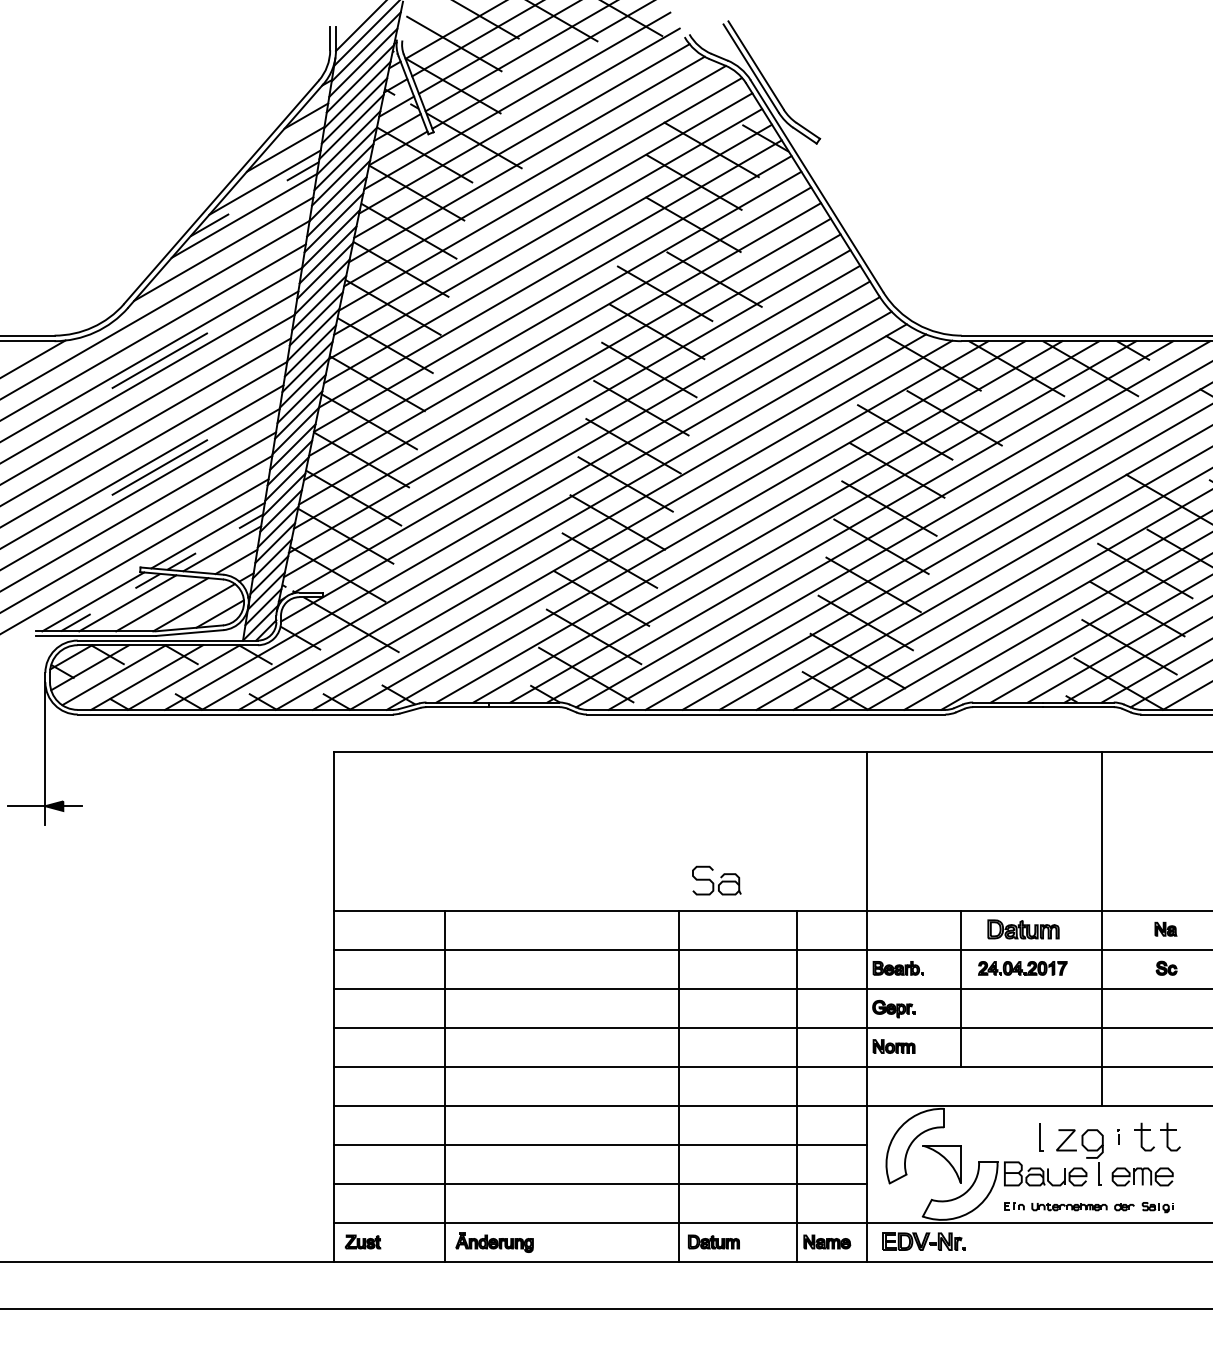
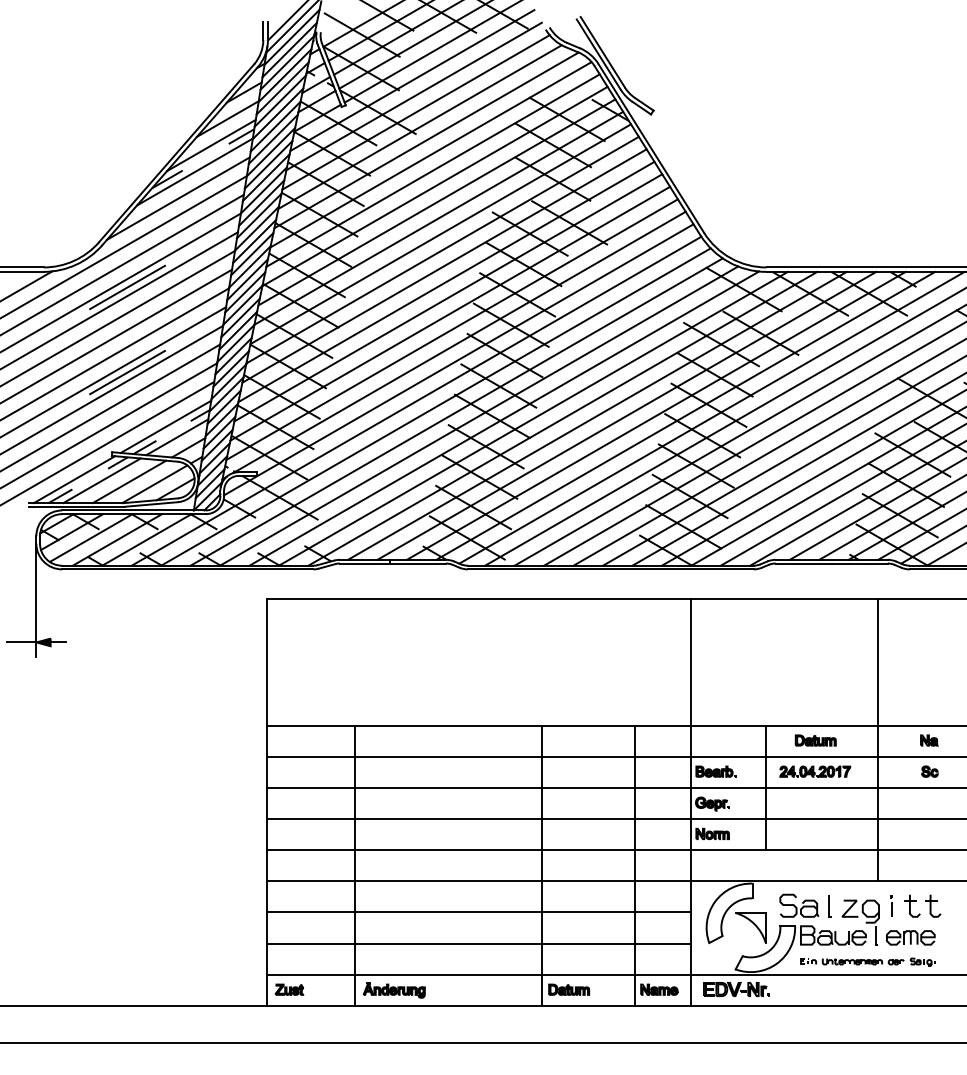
part: (716, 880) -> (799, 905), moved
part: (1023, 928) -> (815, 739), size x0.71
part: (1118, 1137) -> (891, 906), size x1.67

